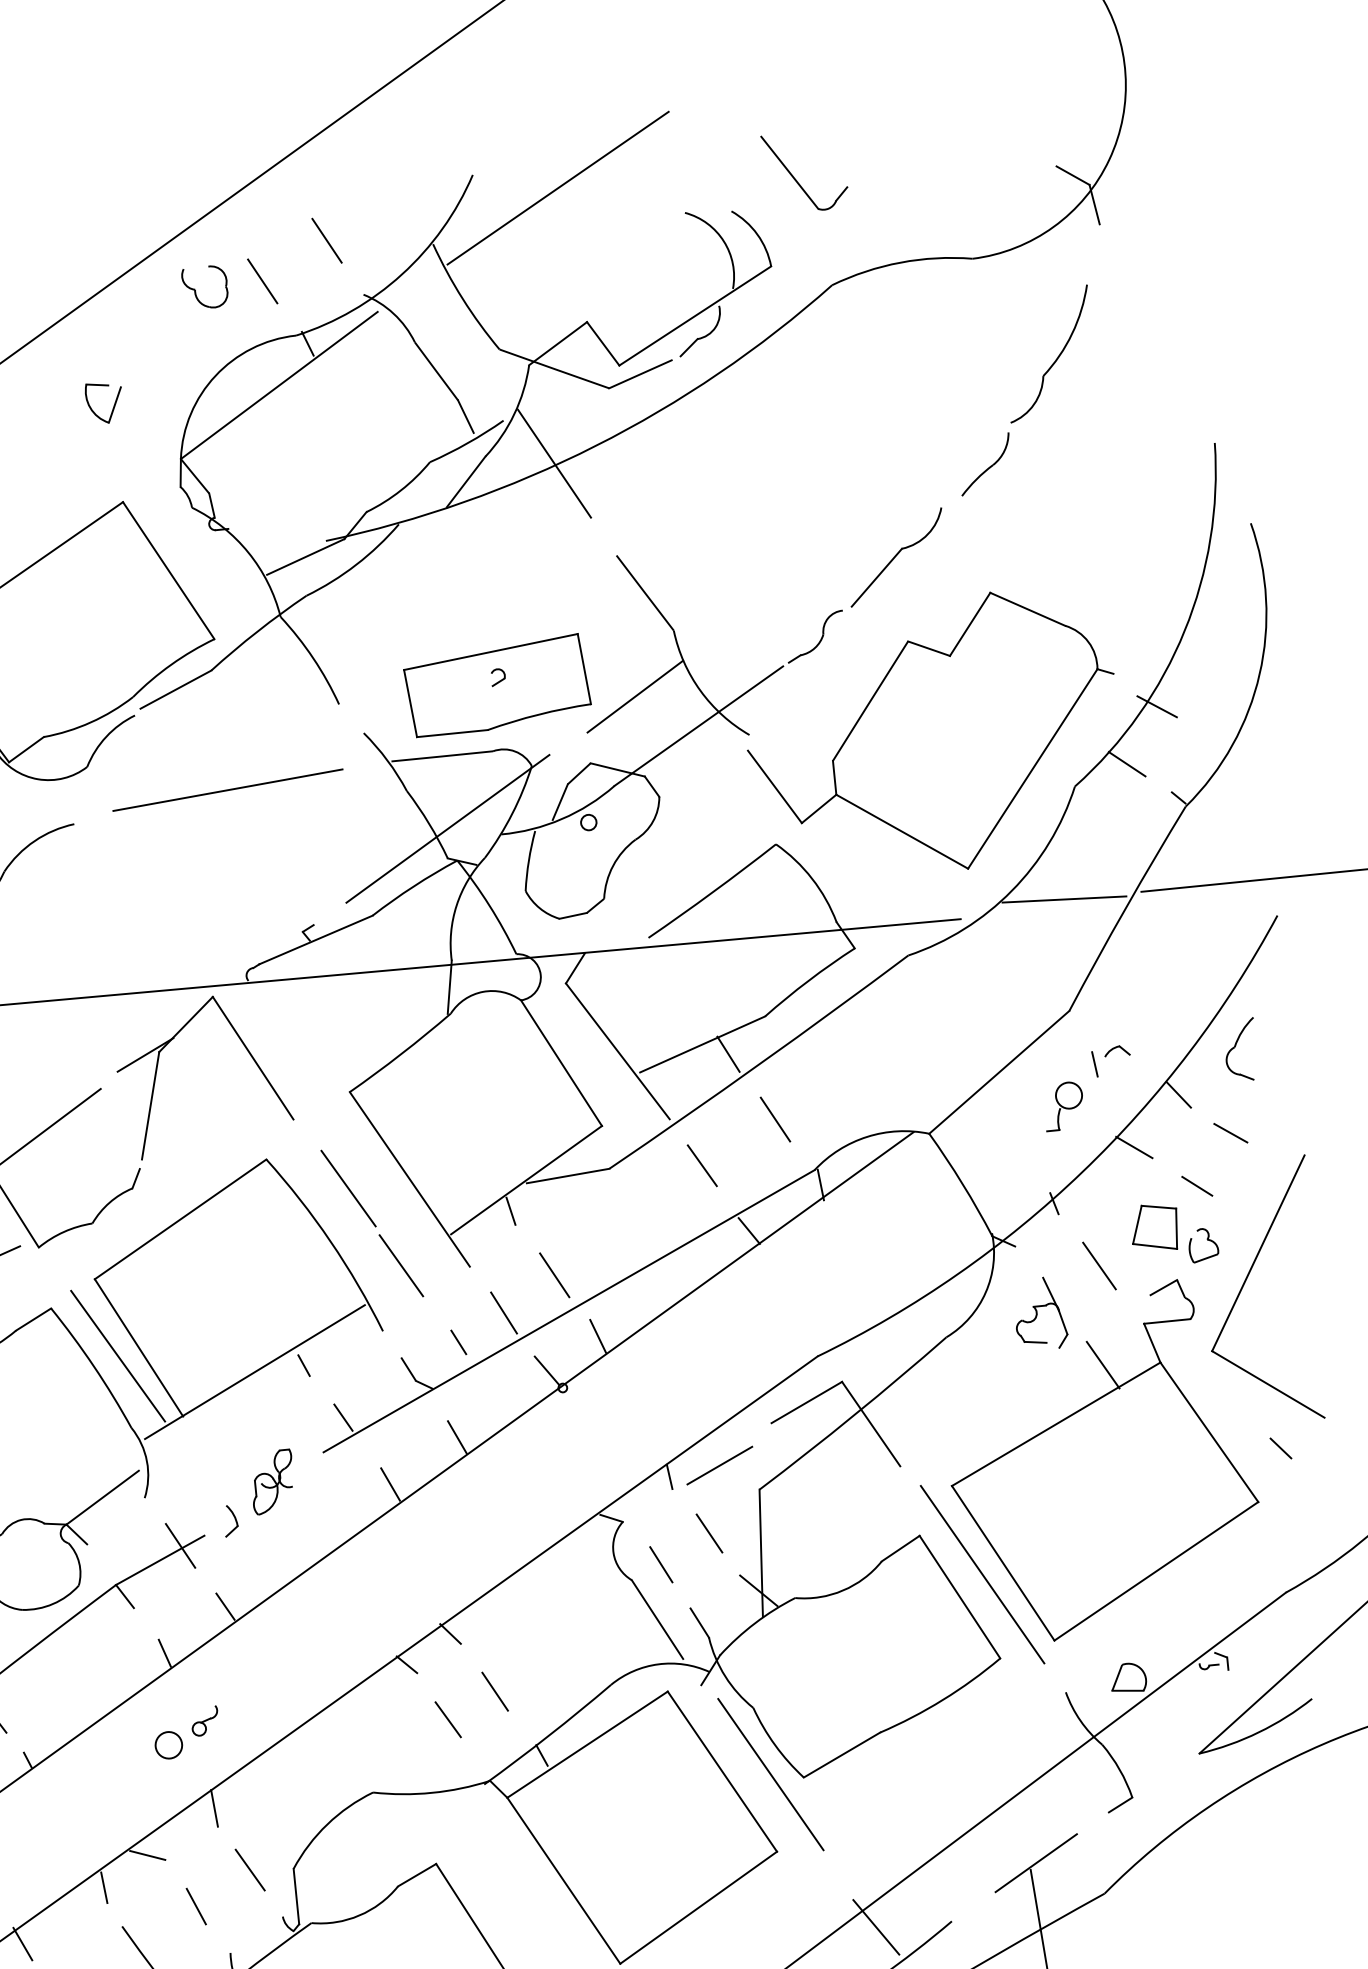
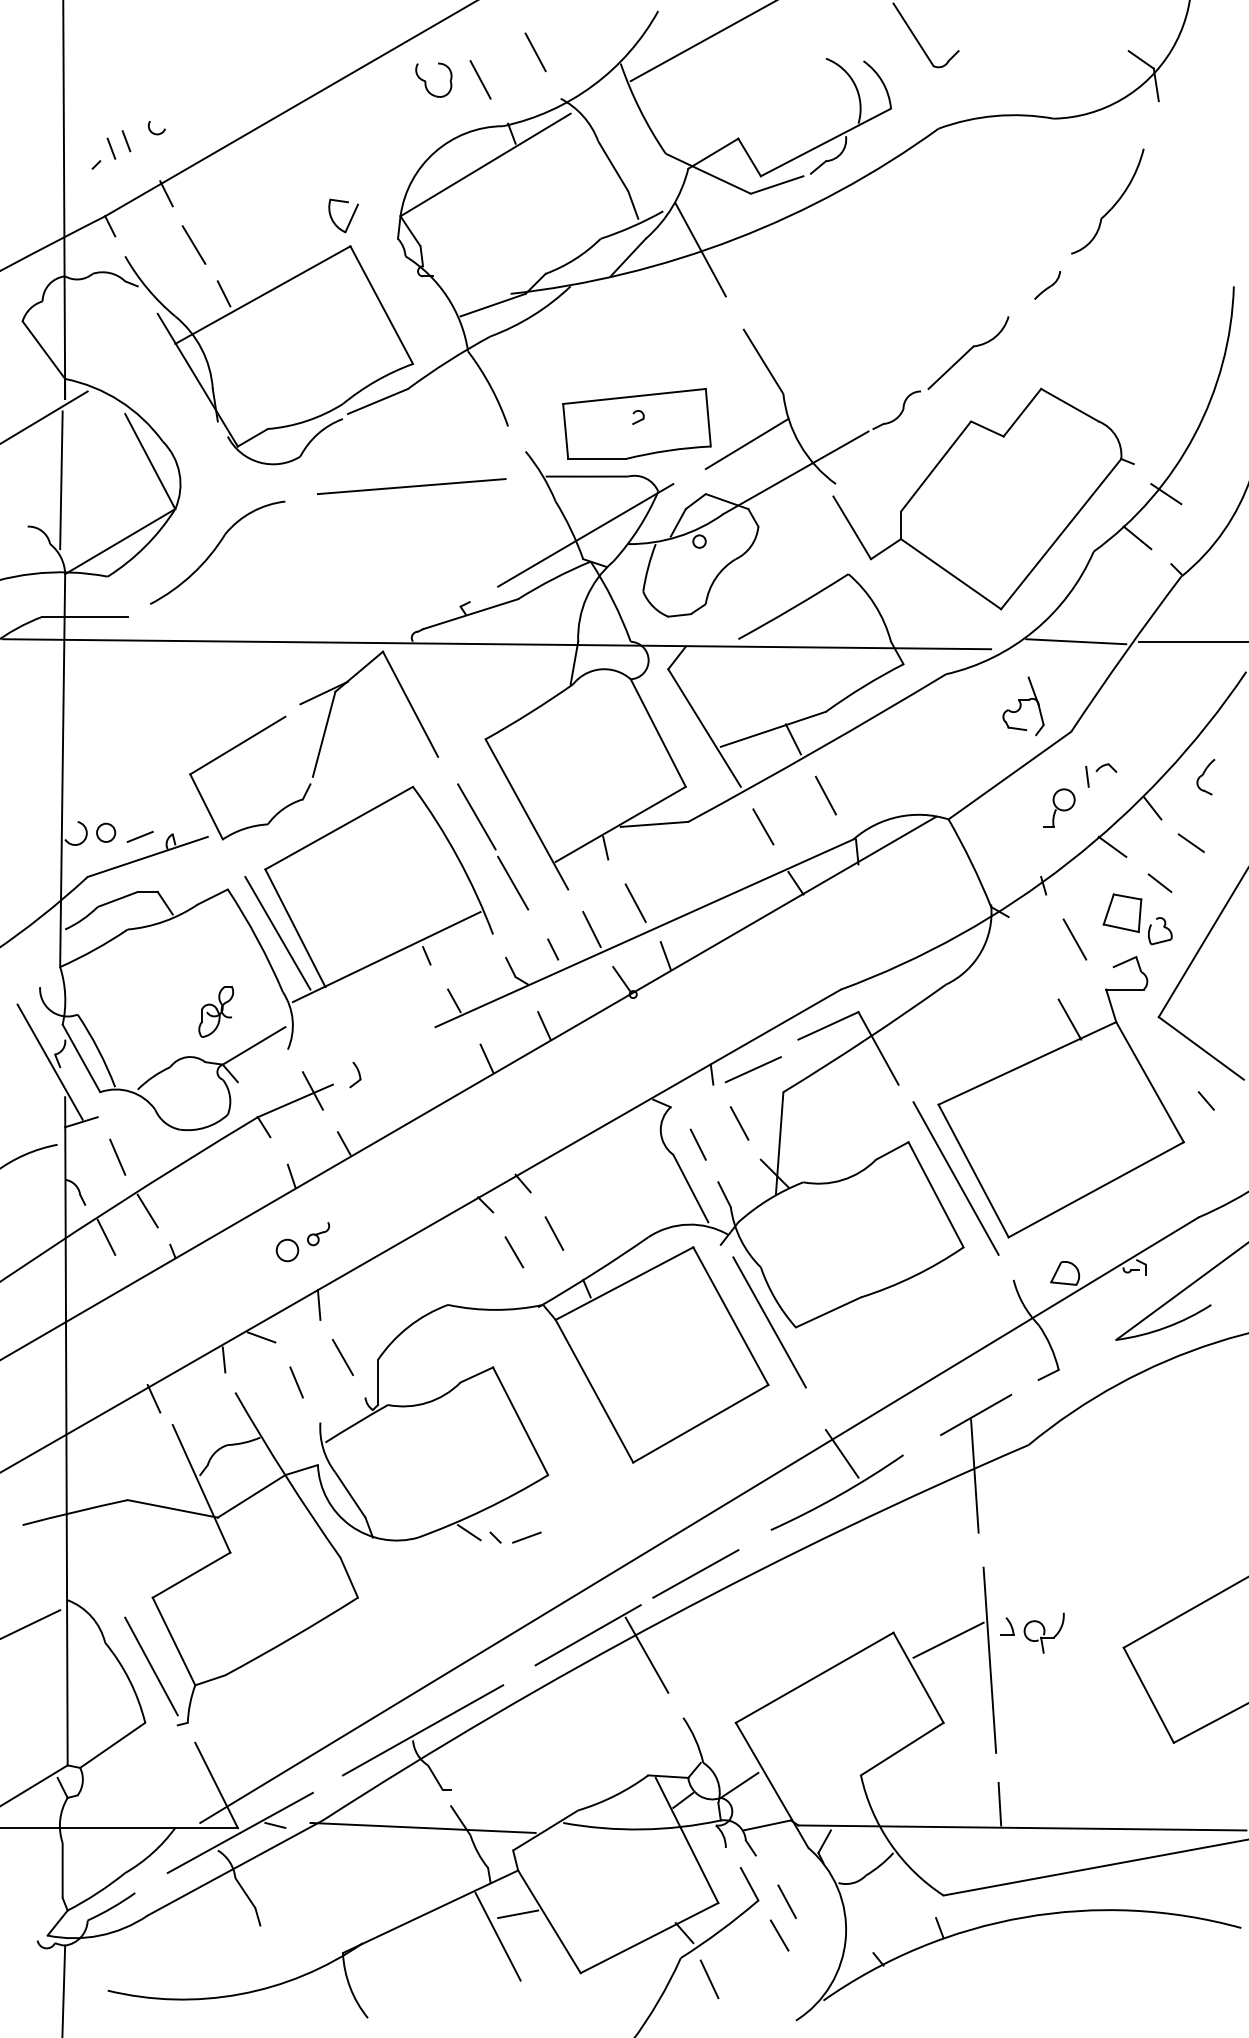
part: (113, 405) -> (350, 218), moved
part: (985, 464) -> (1047, 285), size x0.6
part: (1240, 1049) -> (1205, 776), size x0.7
part: (1040, 1314) -> (1023, 706), moved
part: (273, 1481) -> (216, 1011), moved

